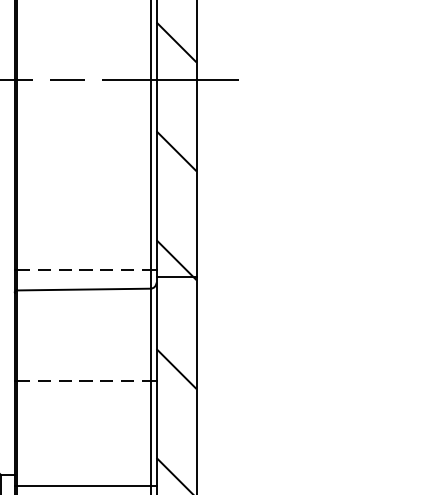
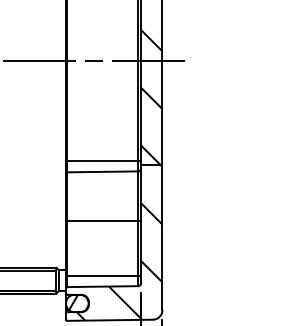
line: (85, 269) -> (103, 161), dashed -> solid
line: (85, 381) -> (103, 220), dashed -> solid

